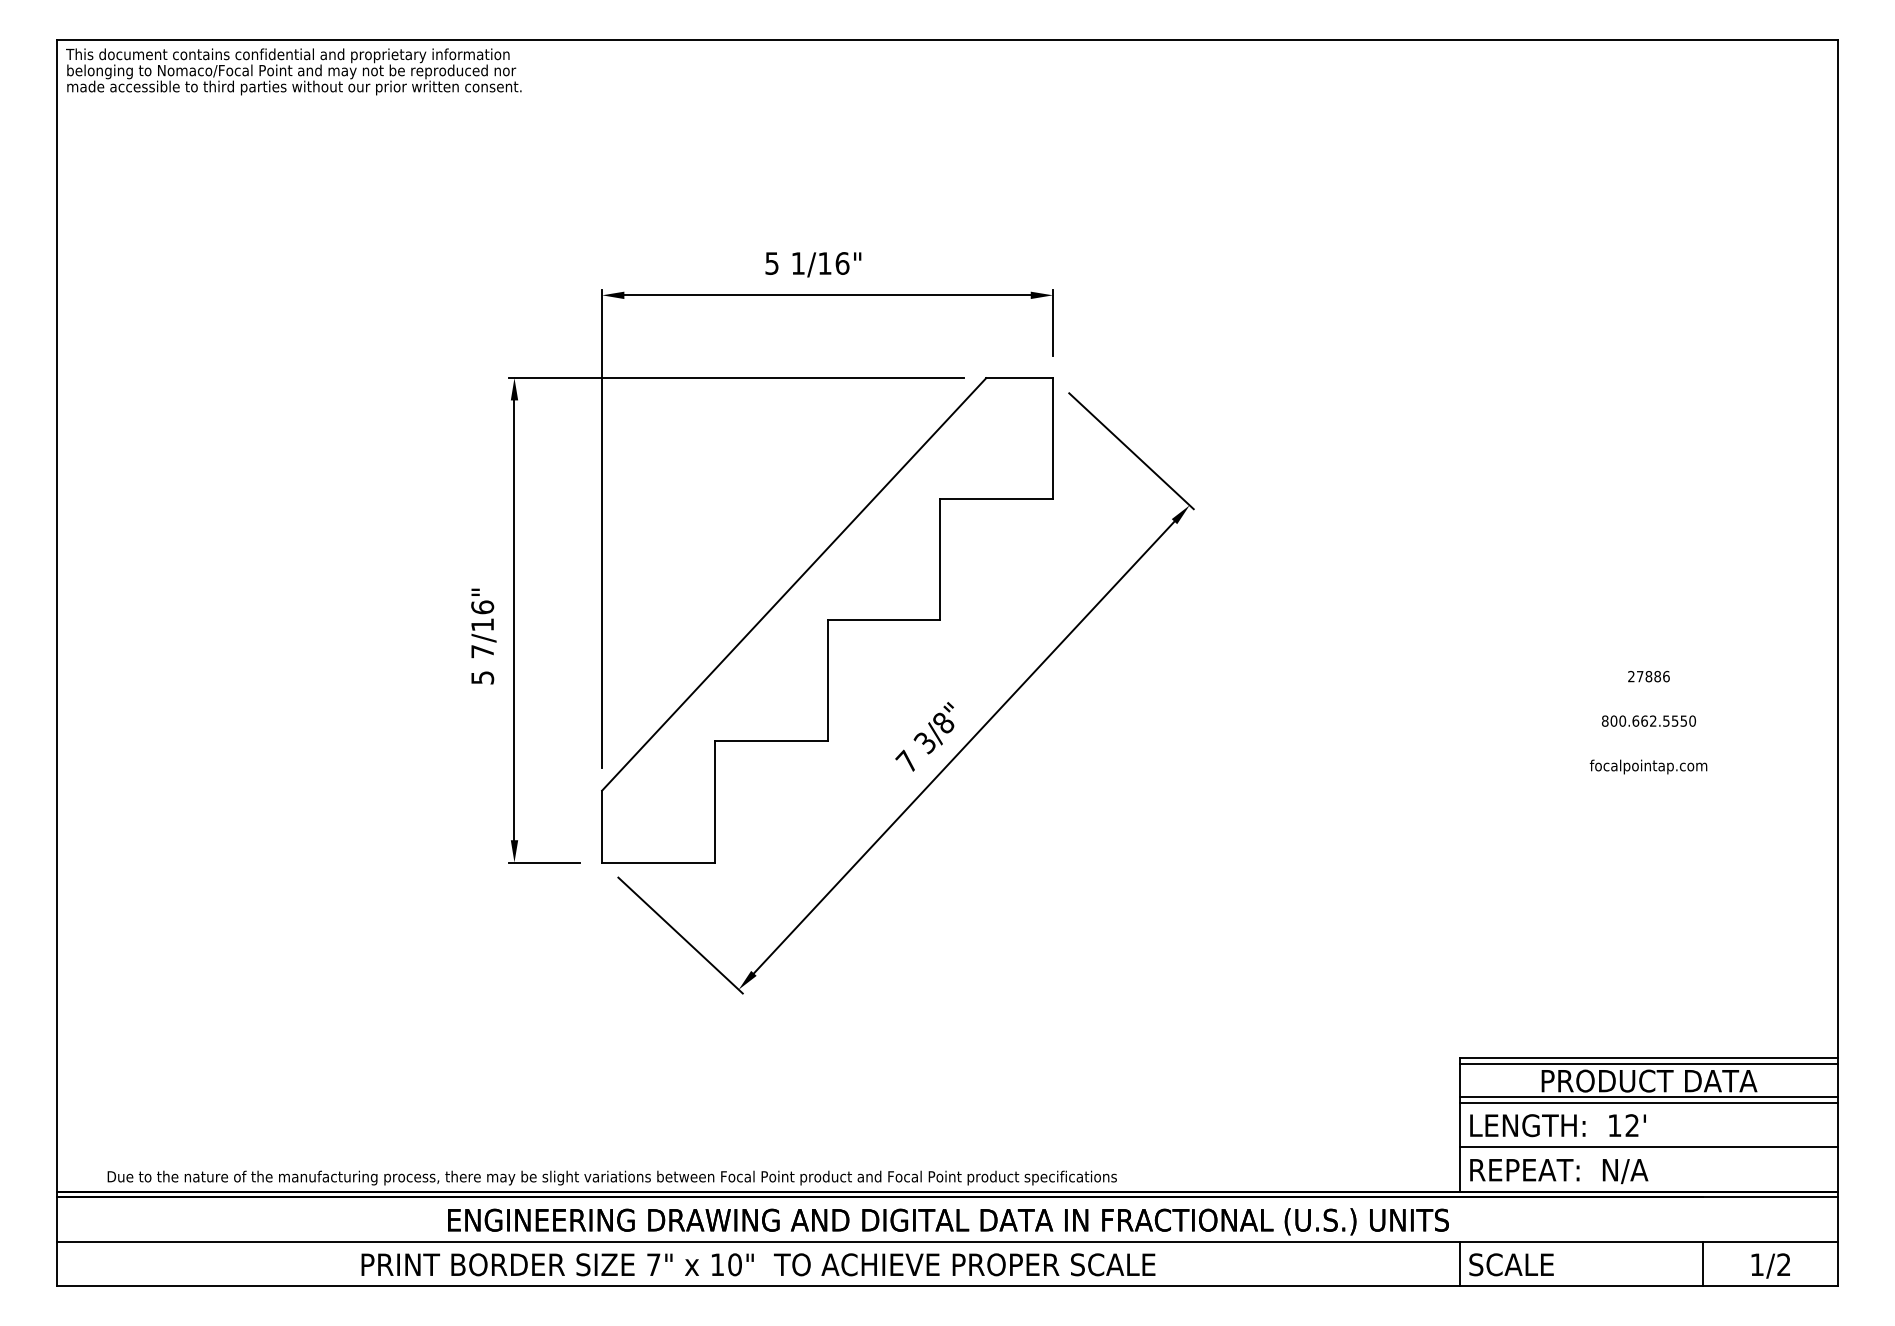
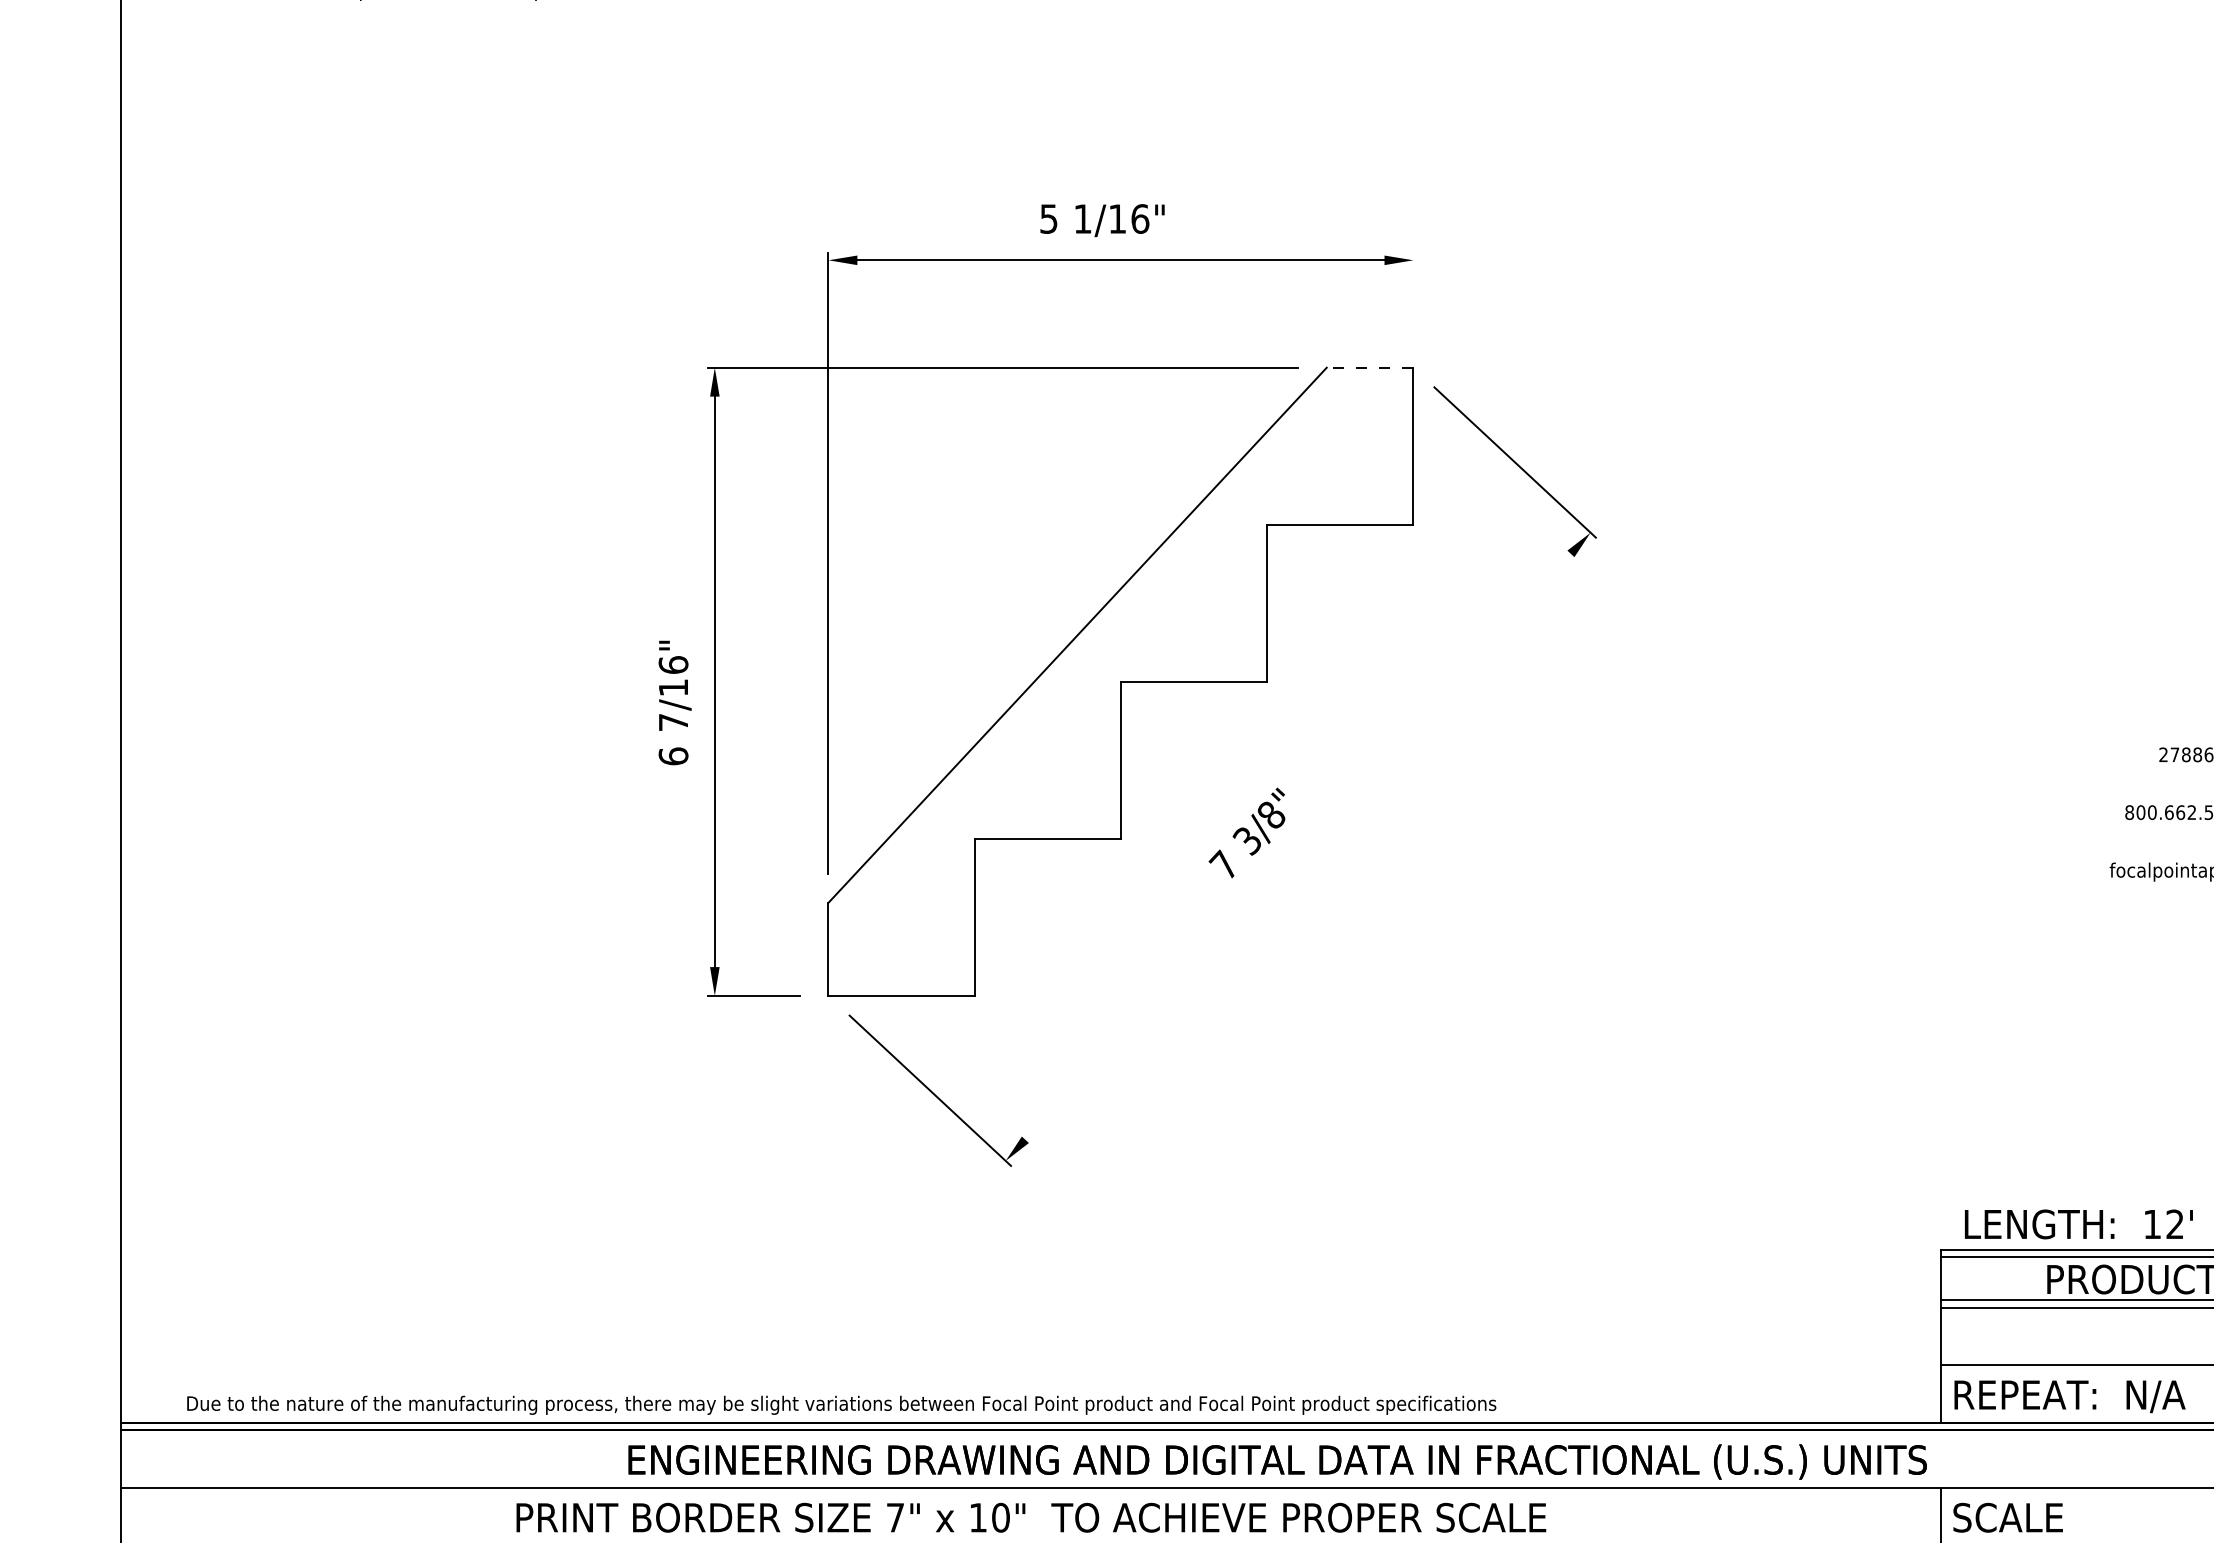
line: (1053, 322) -> (1413, 295), removed
line: (1019, 378) -> (1369, 368), solid -> dashed
text: (482, 677) -> (673, 755), 5 -> 6
line: (963, 747) -> (1297, 846), removed
text: (1557, 1125) -> (2078, 1224), moved

